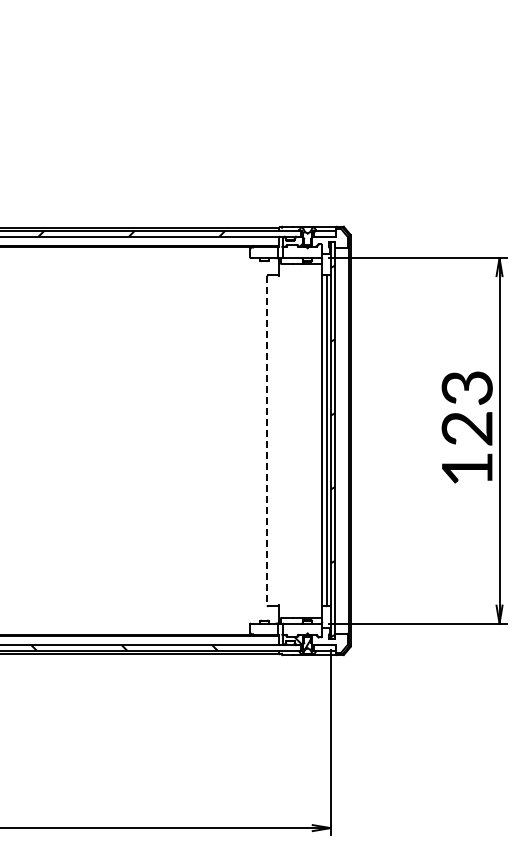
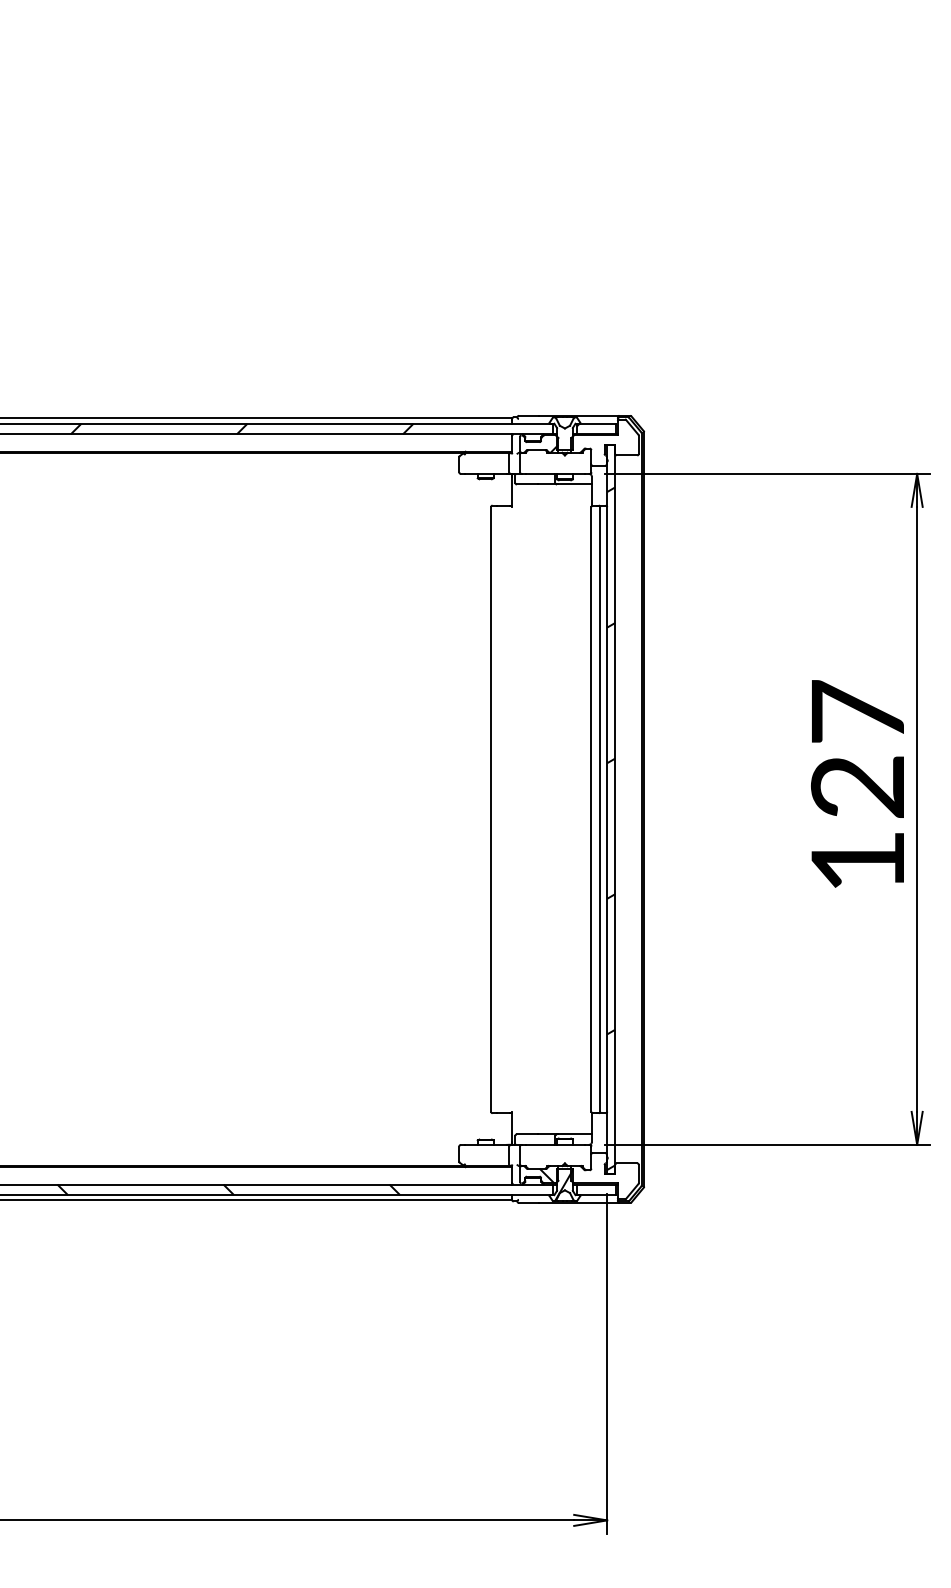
text: (466, 387) -> (856, 711), 123 -> 127
line: (267, 440) -> (491, 808), dashed -> solid

